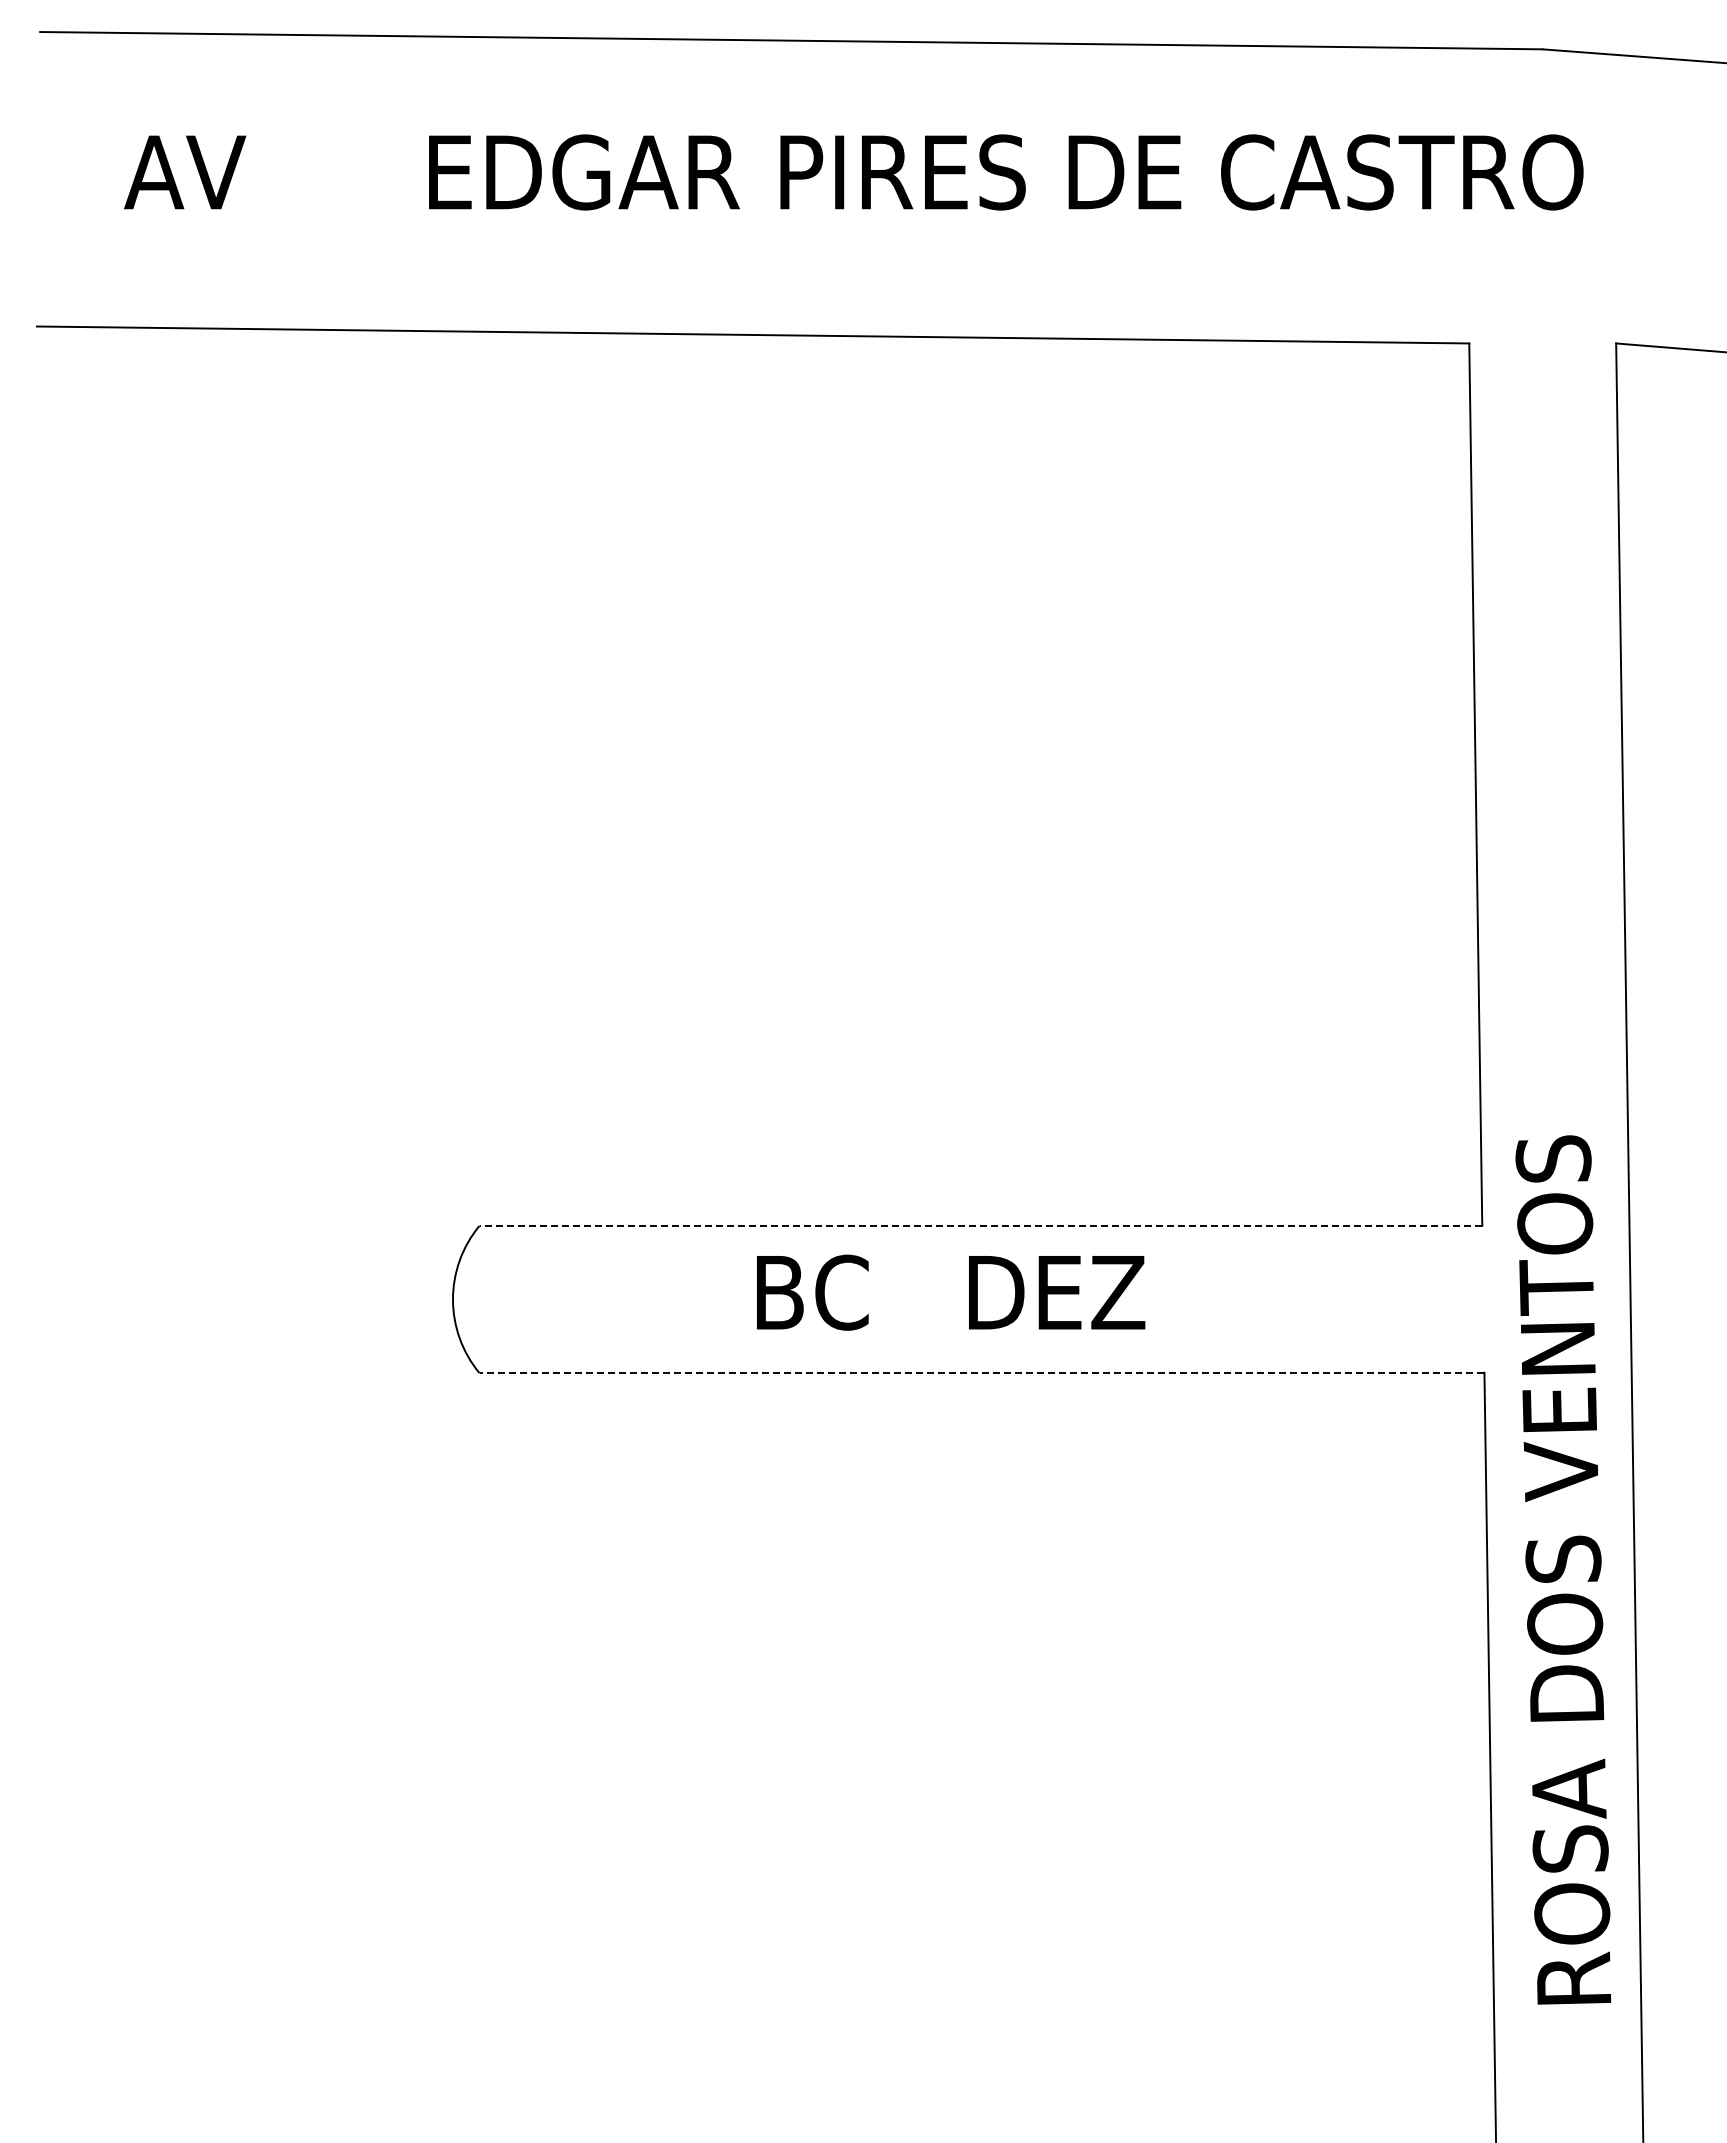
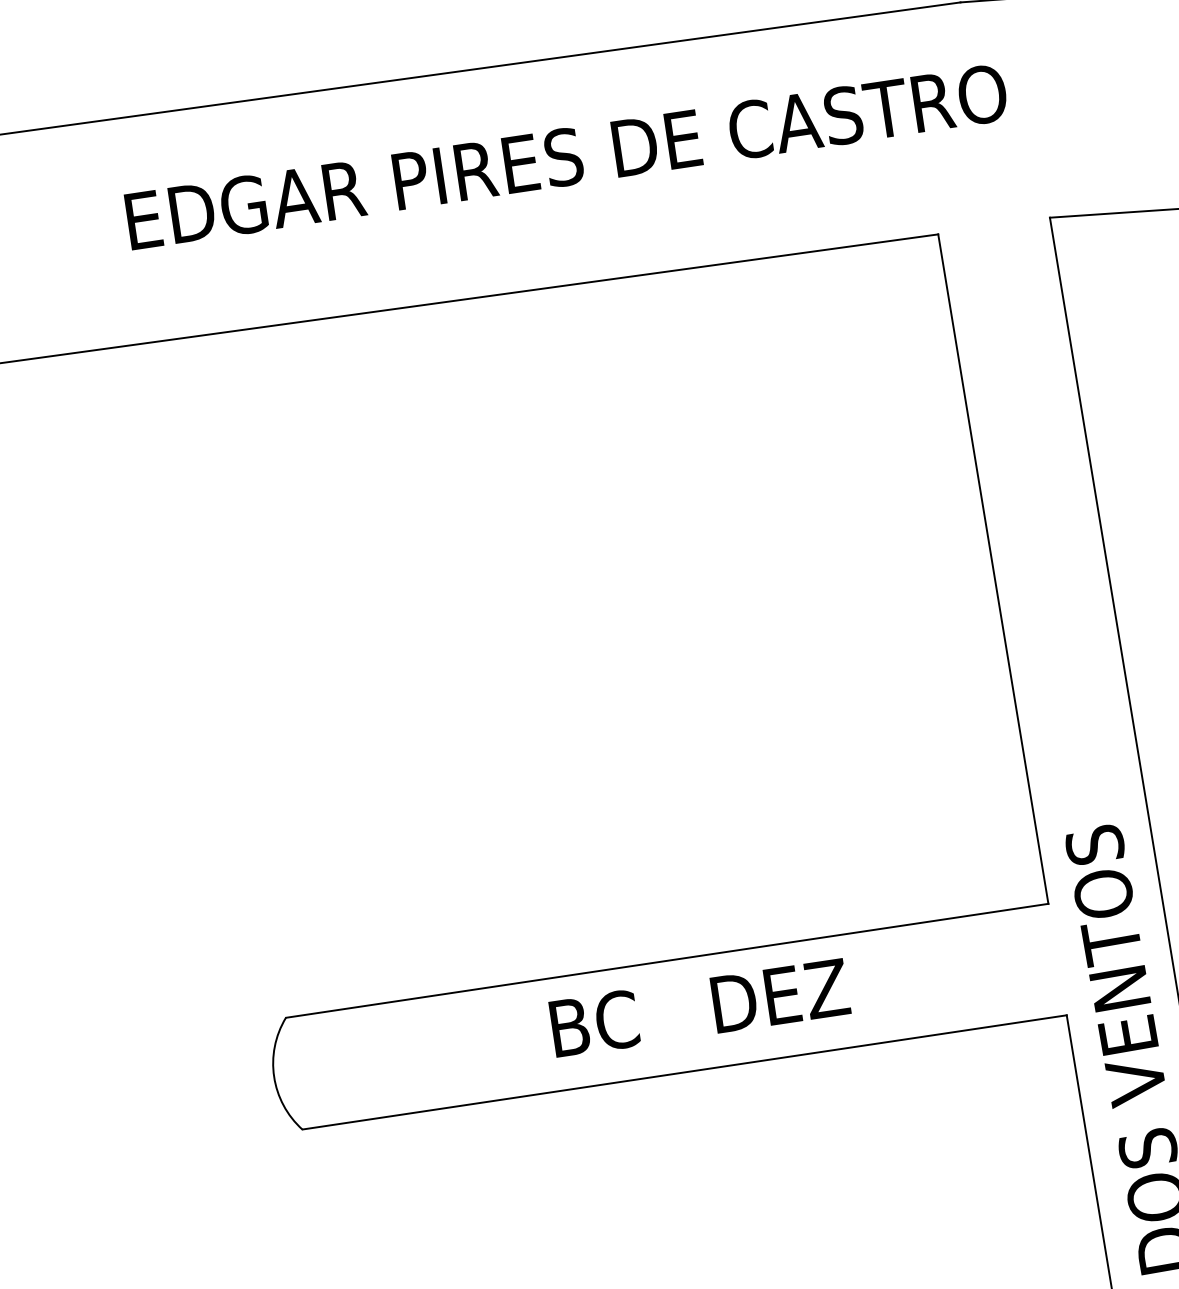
line: (980, 1225) -> (666, 960), dashed -> solid
text: (951, 1292) -> (700, 1007), moved
line: (981, 1372) -> (684, 1072), dashed -> solid

